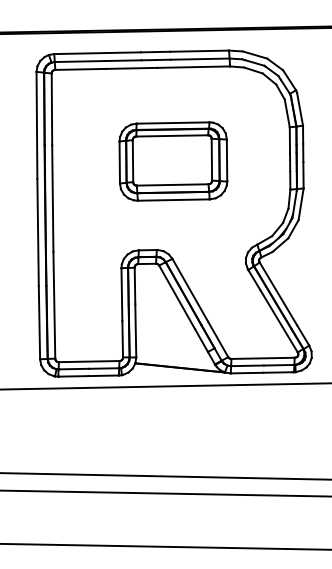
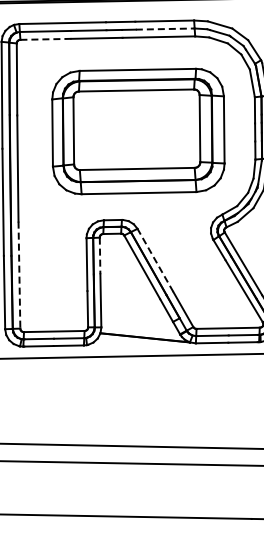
line: (200, 59) -> (165, 29), solid -> dashed
line: (80, 69) -> (45, 39), solid -> dashed
part: (173, 161) -> (138, 131), size x1.6
line: (135, 286) -> (100, 256), solid -> dashed
line: (190, 290) -> (155, 260), solid -> dashed
line: (54, 305) -> (19, 275), solid -> dashed

